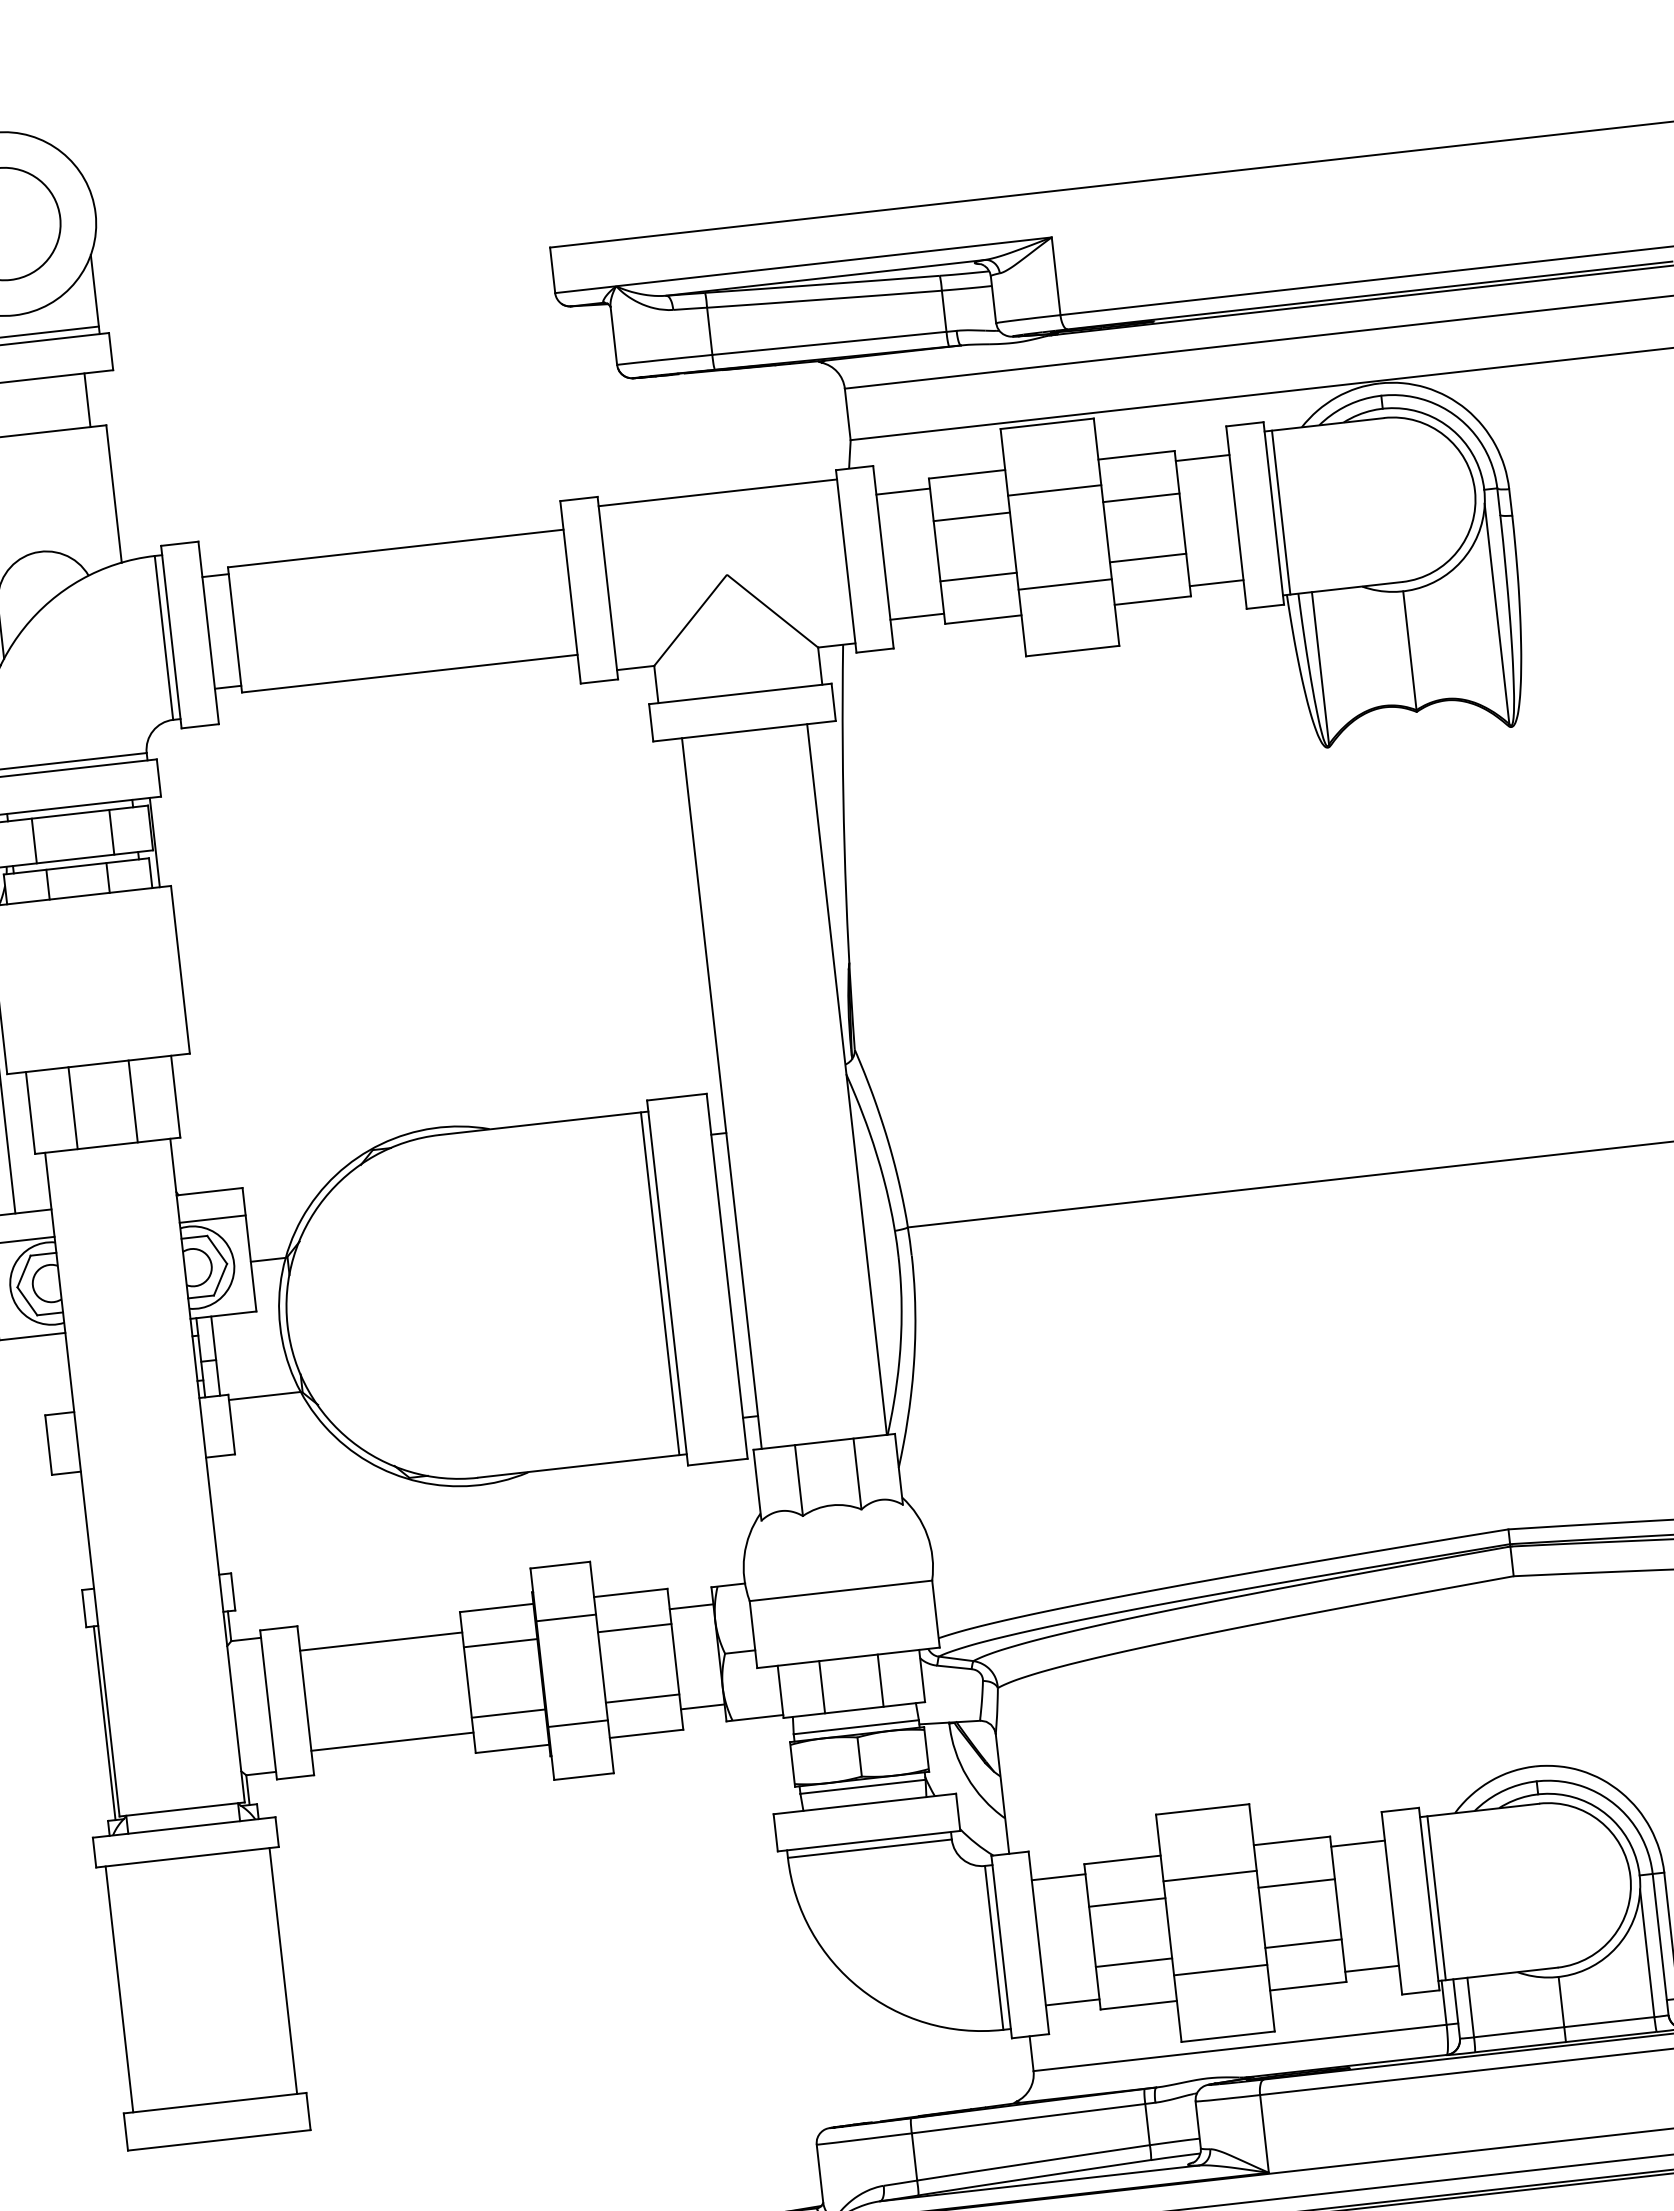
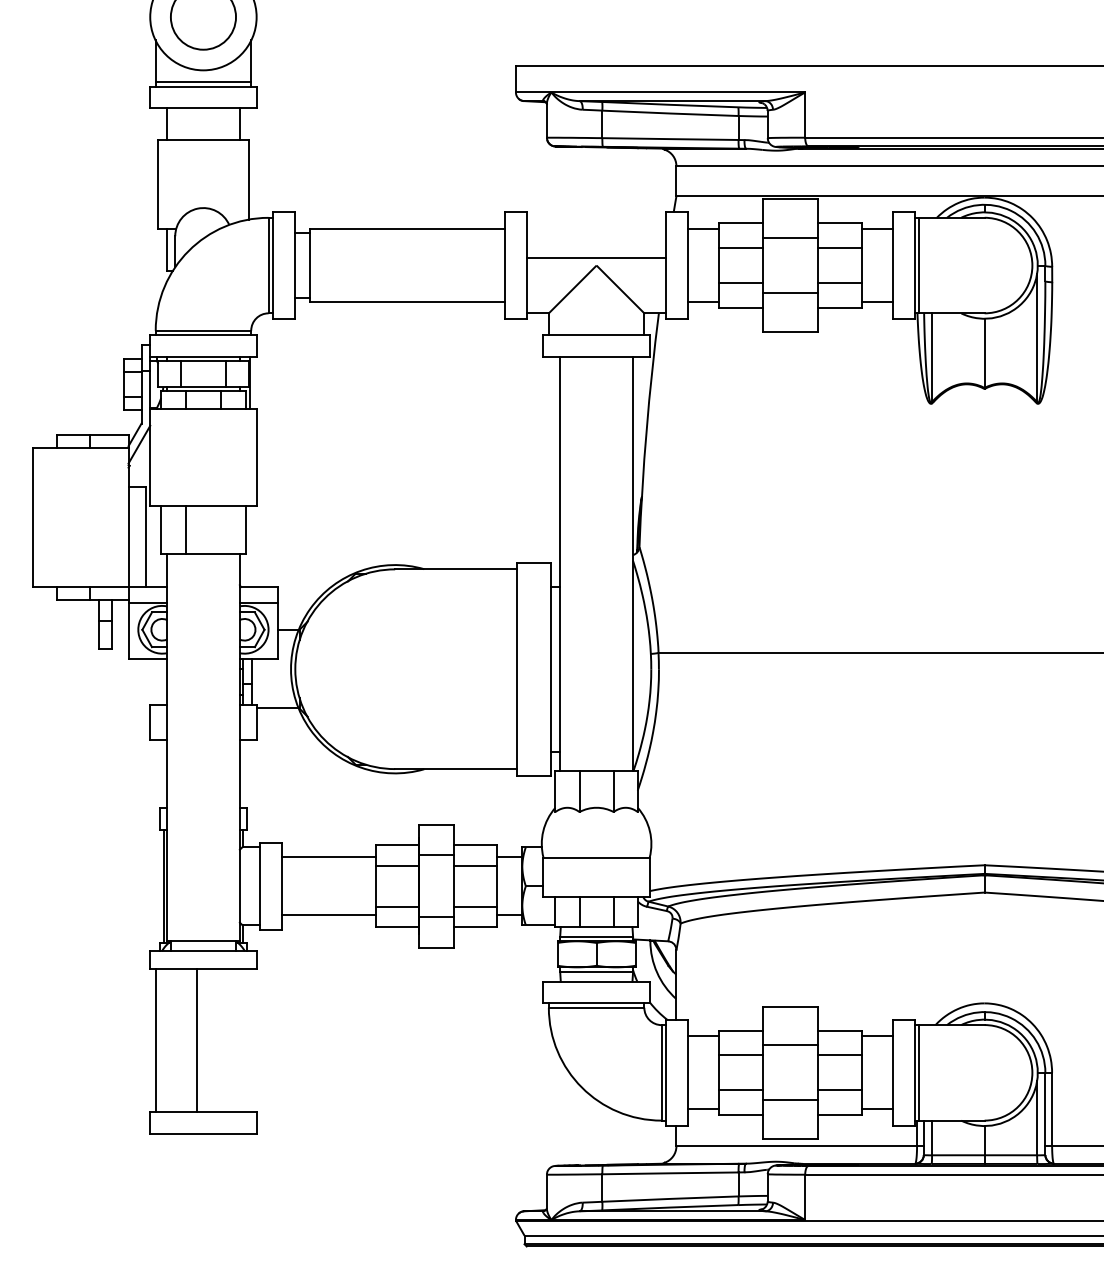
line: (717, 492) -> (596, 257), moved
line: (132, 1101) -> (220, 530), removed
line: (660, 1284) -> (512, 669), removed
line: (283, 1969) -> (197, 1039), moved

